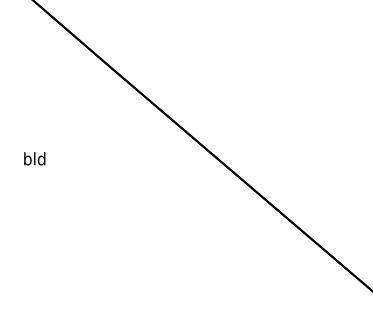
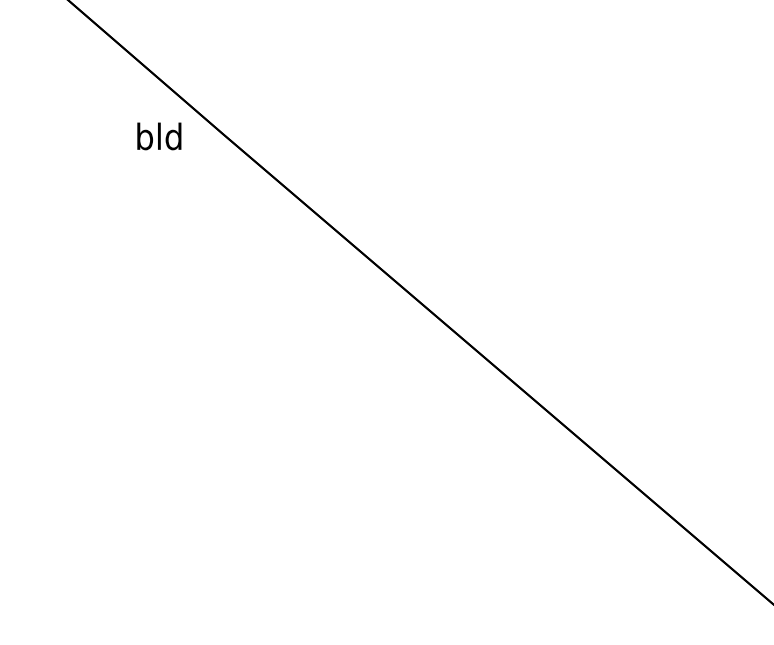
text: (34, 158) -> (158, 135), moved

